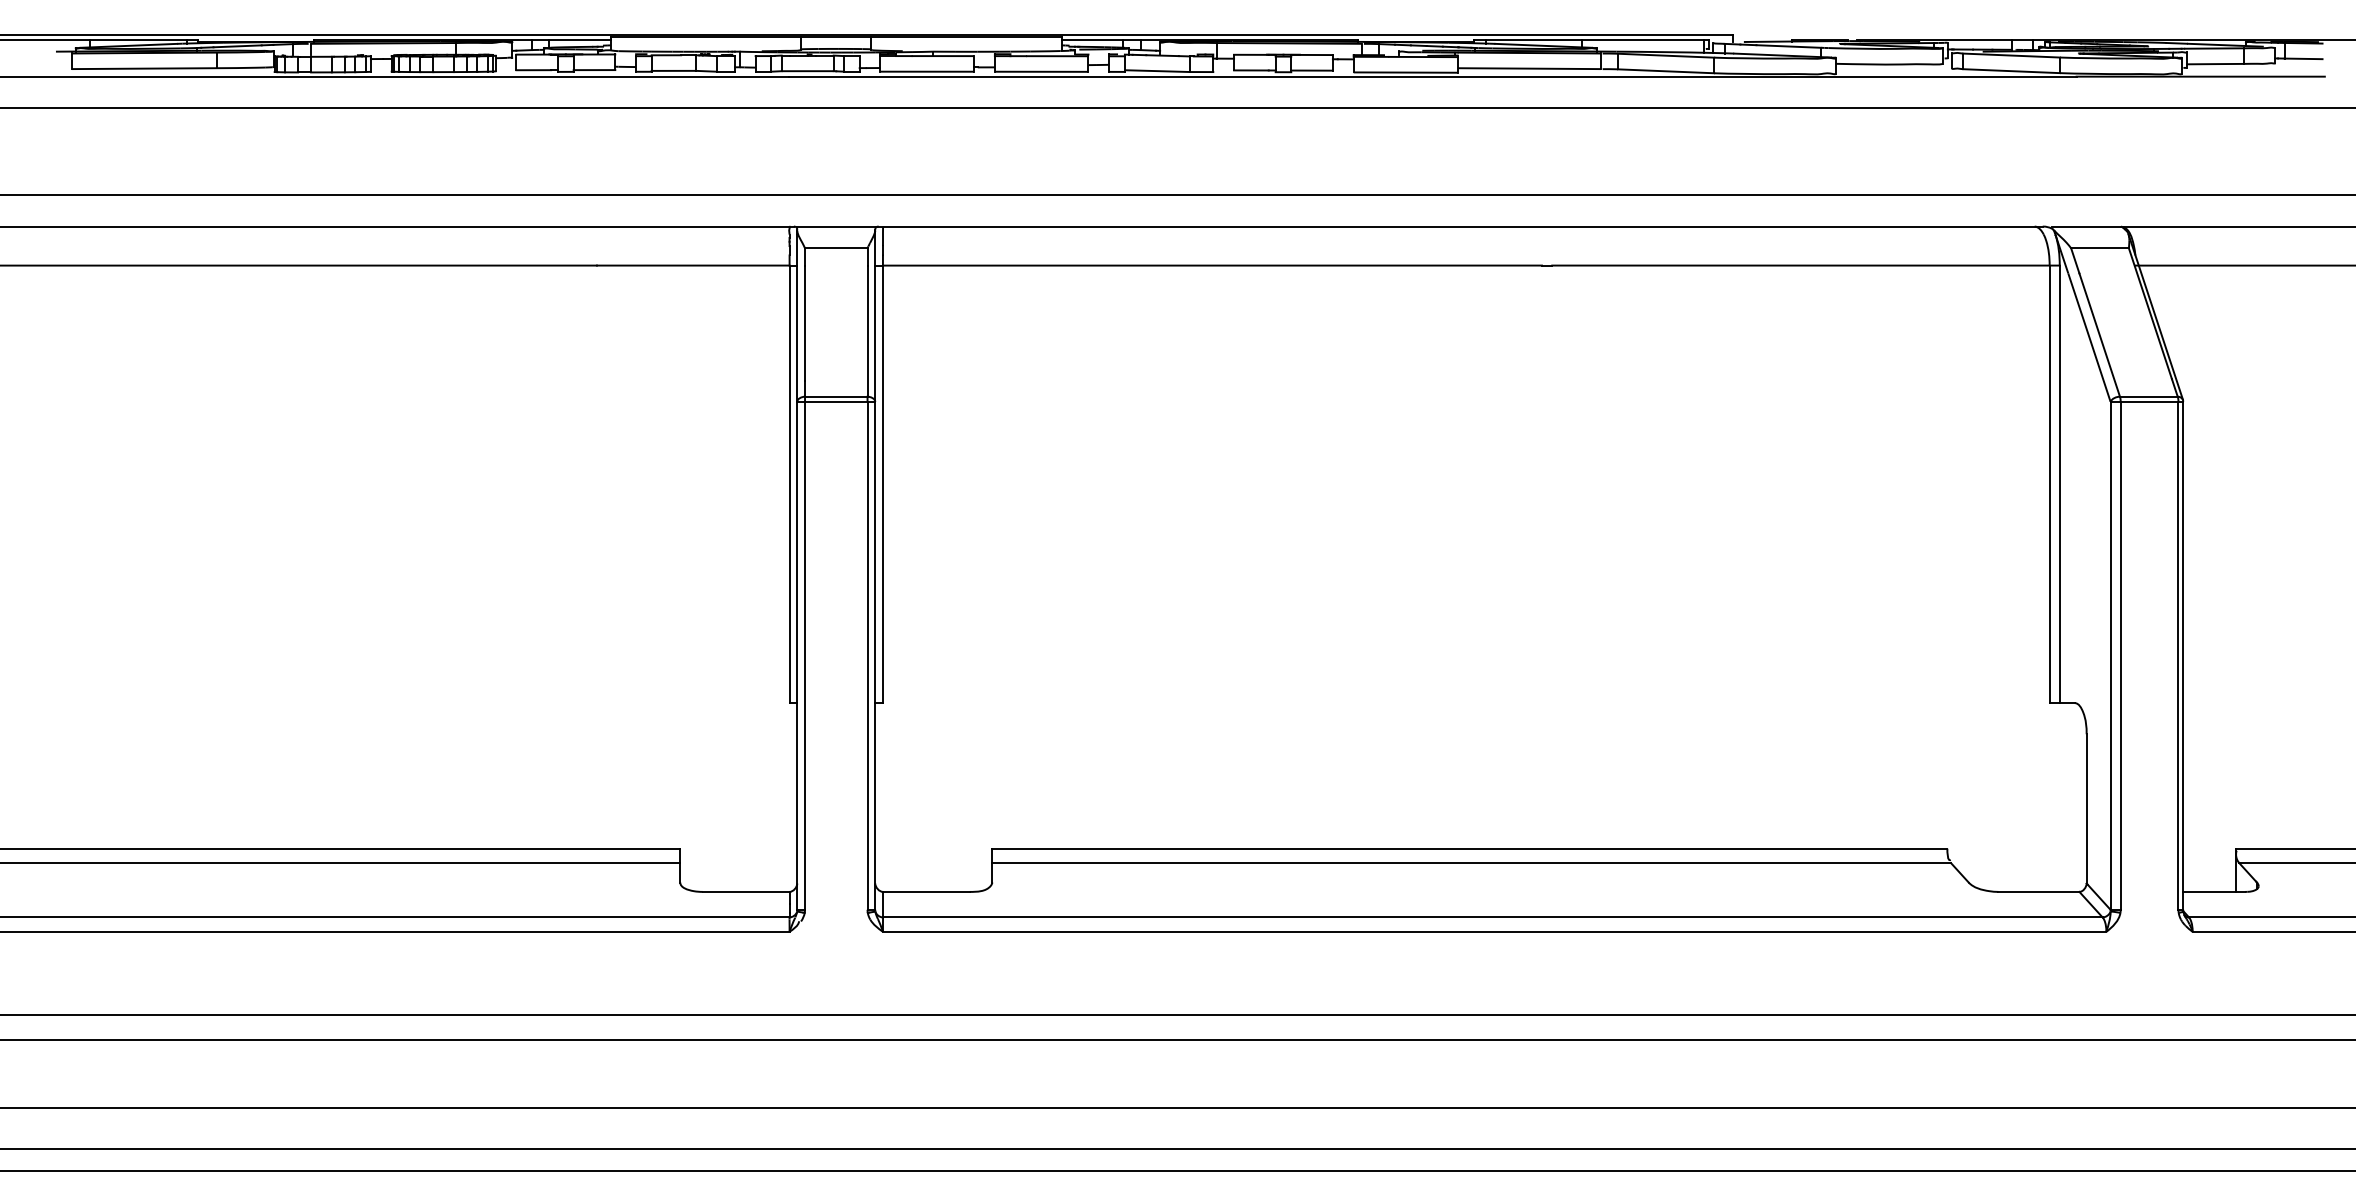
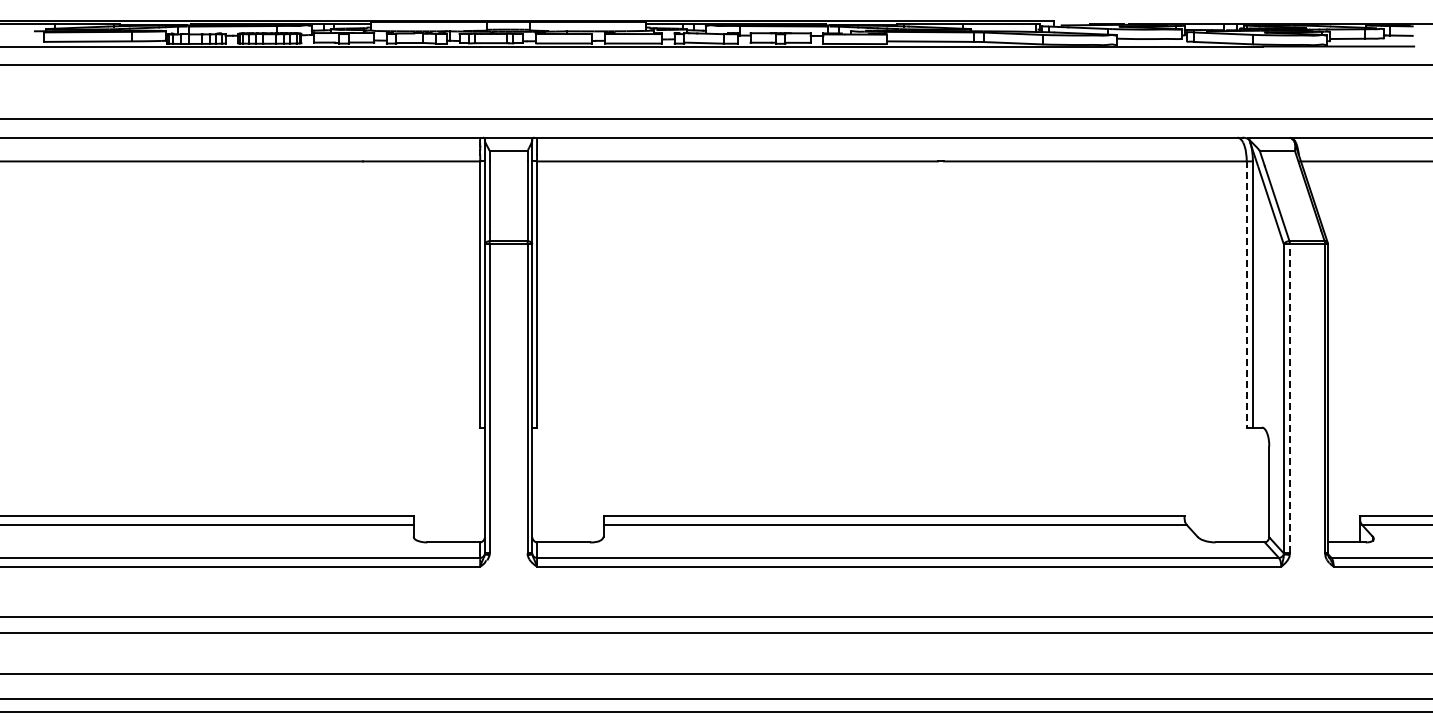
line: (2049, 485) -> (1246, 295), solid -> dashed
line: (2119, 655) -> (1289, 398), solid -> dashed

